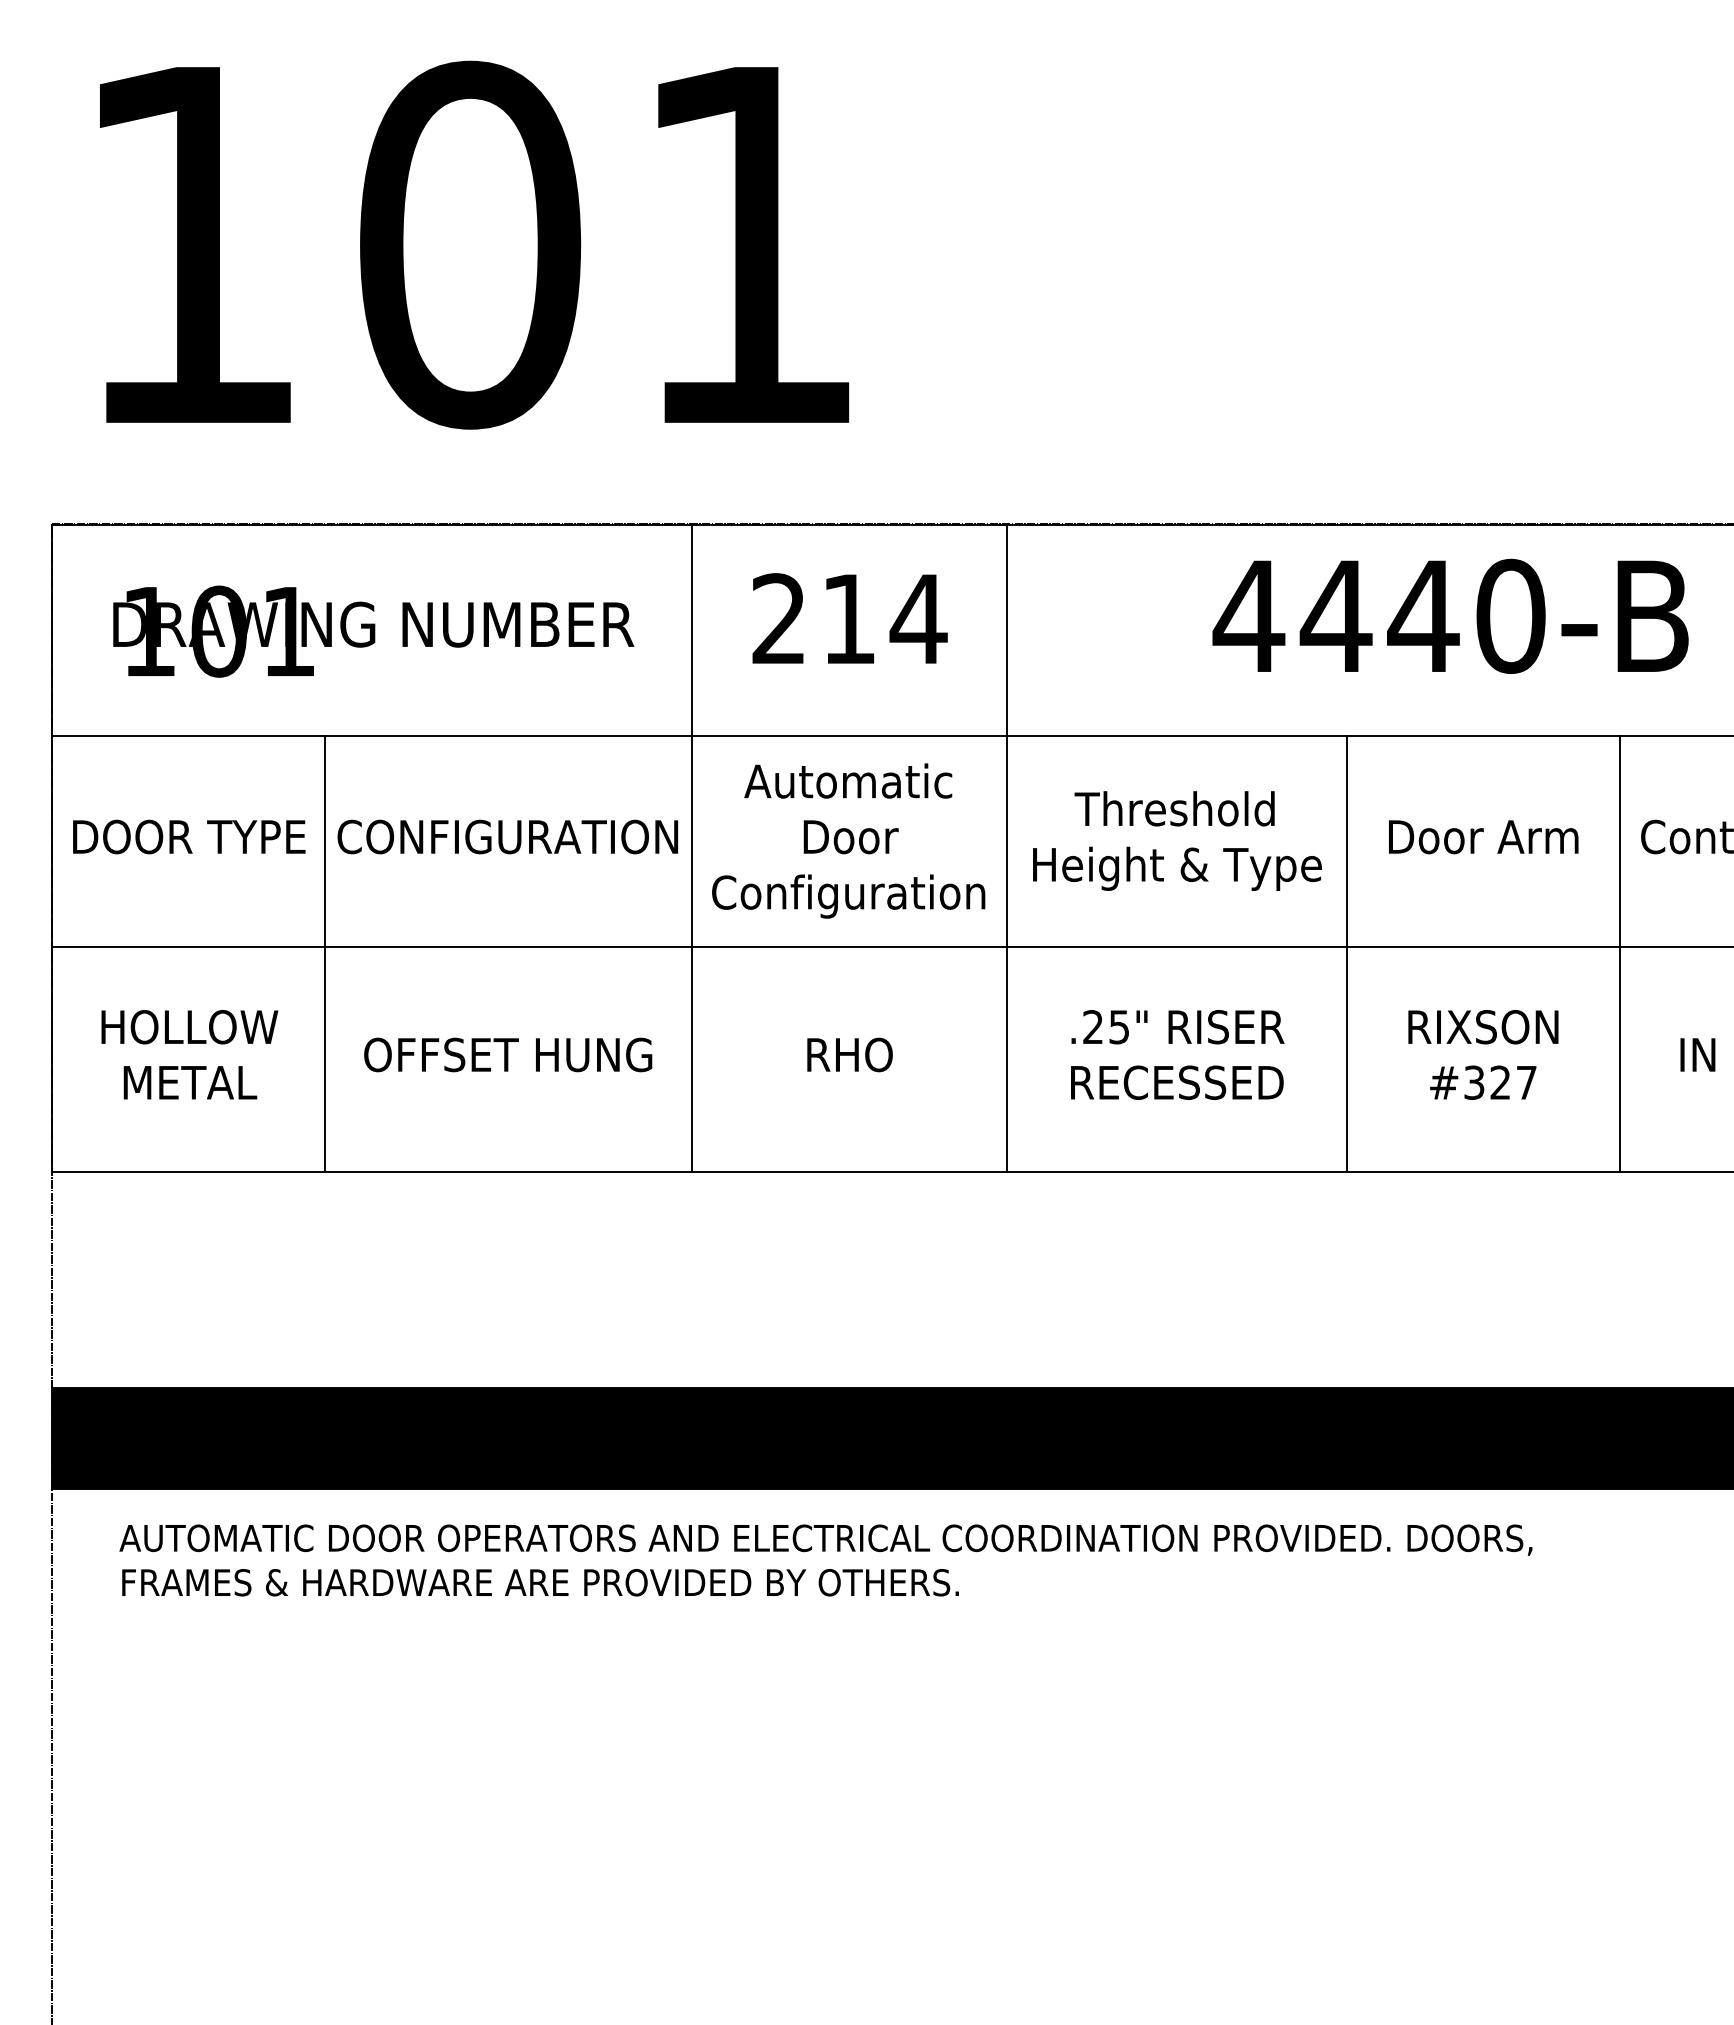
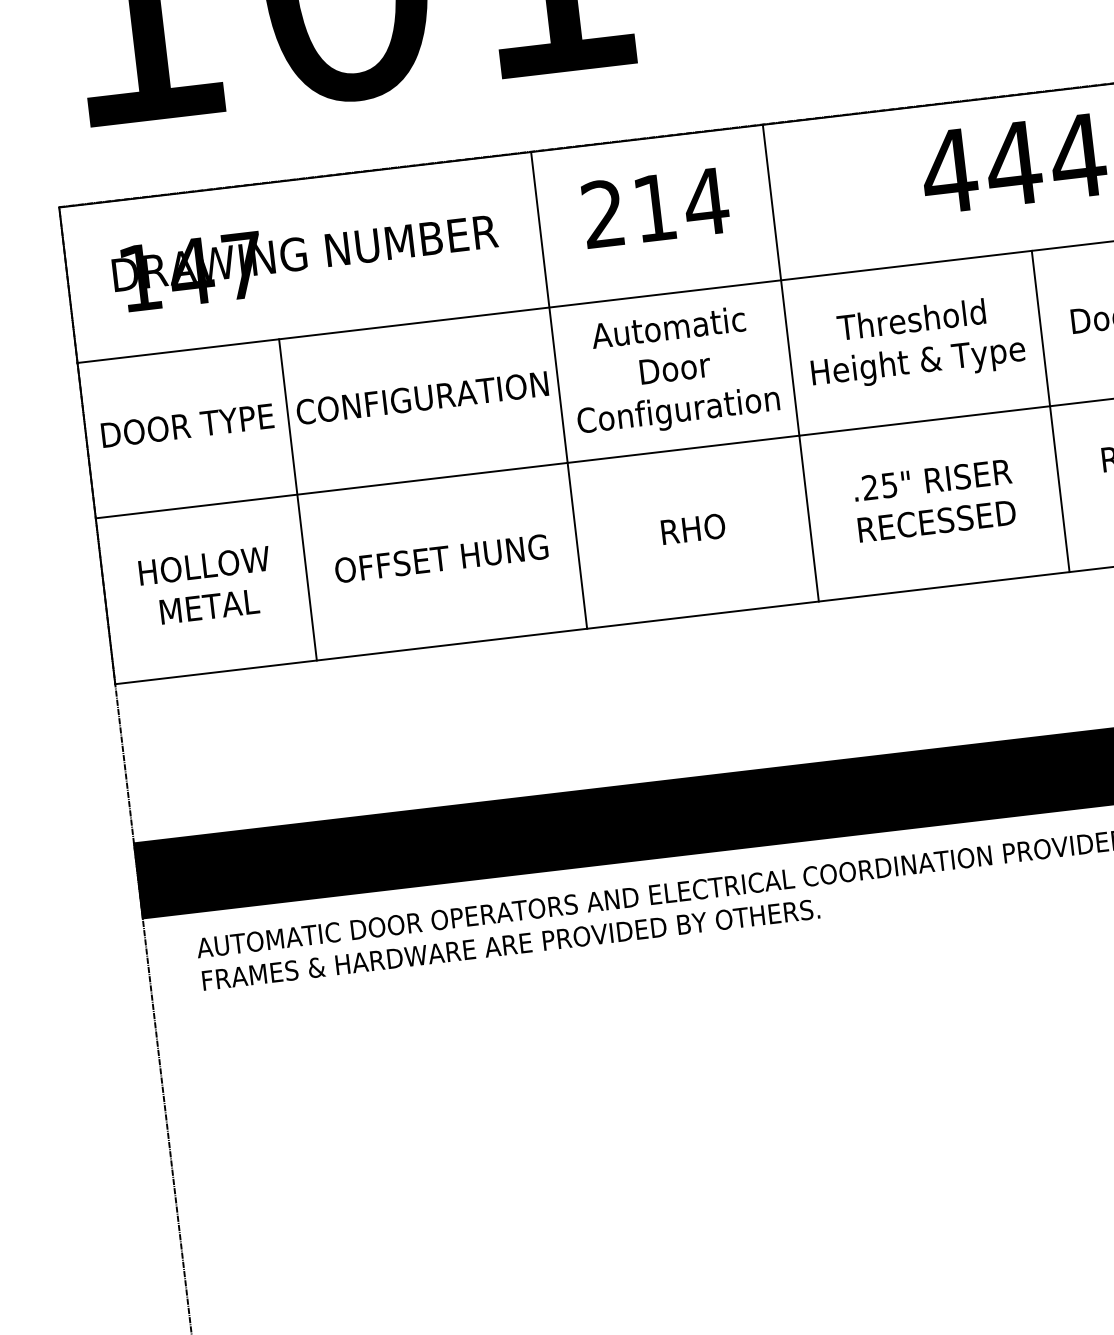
text: (251, 631) -> (215, 268), 101 -> 147

